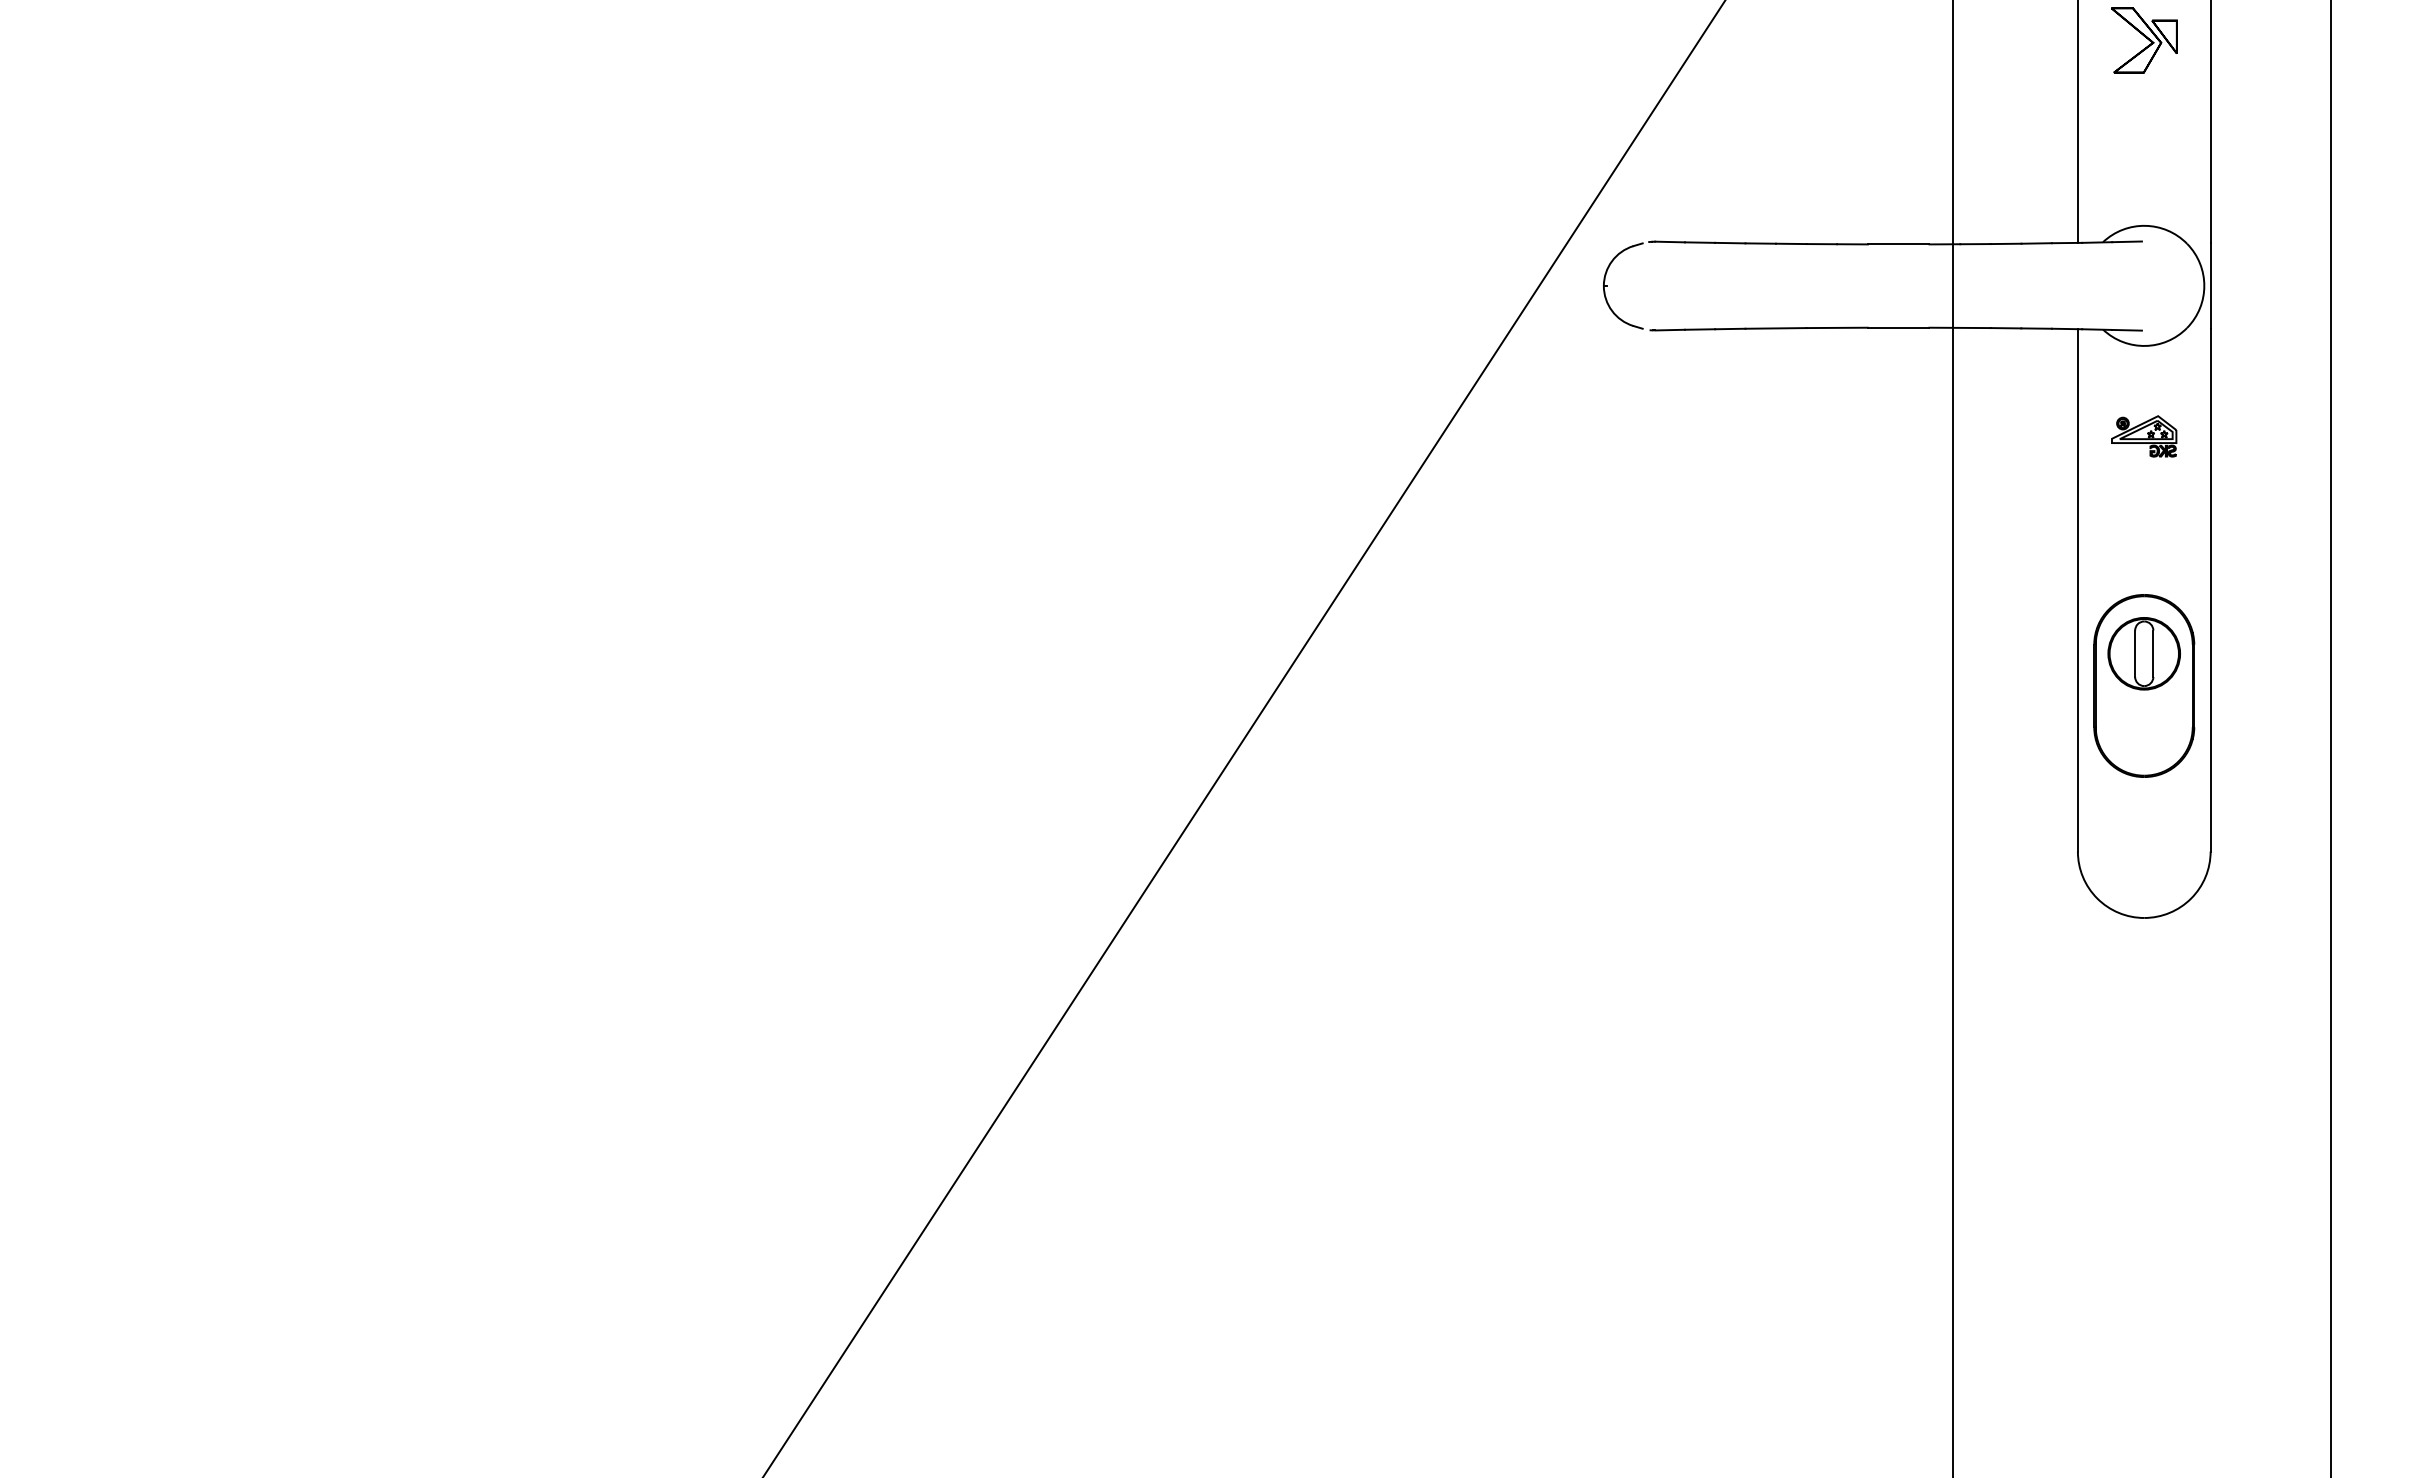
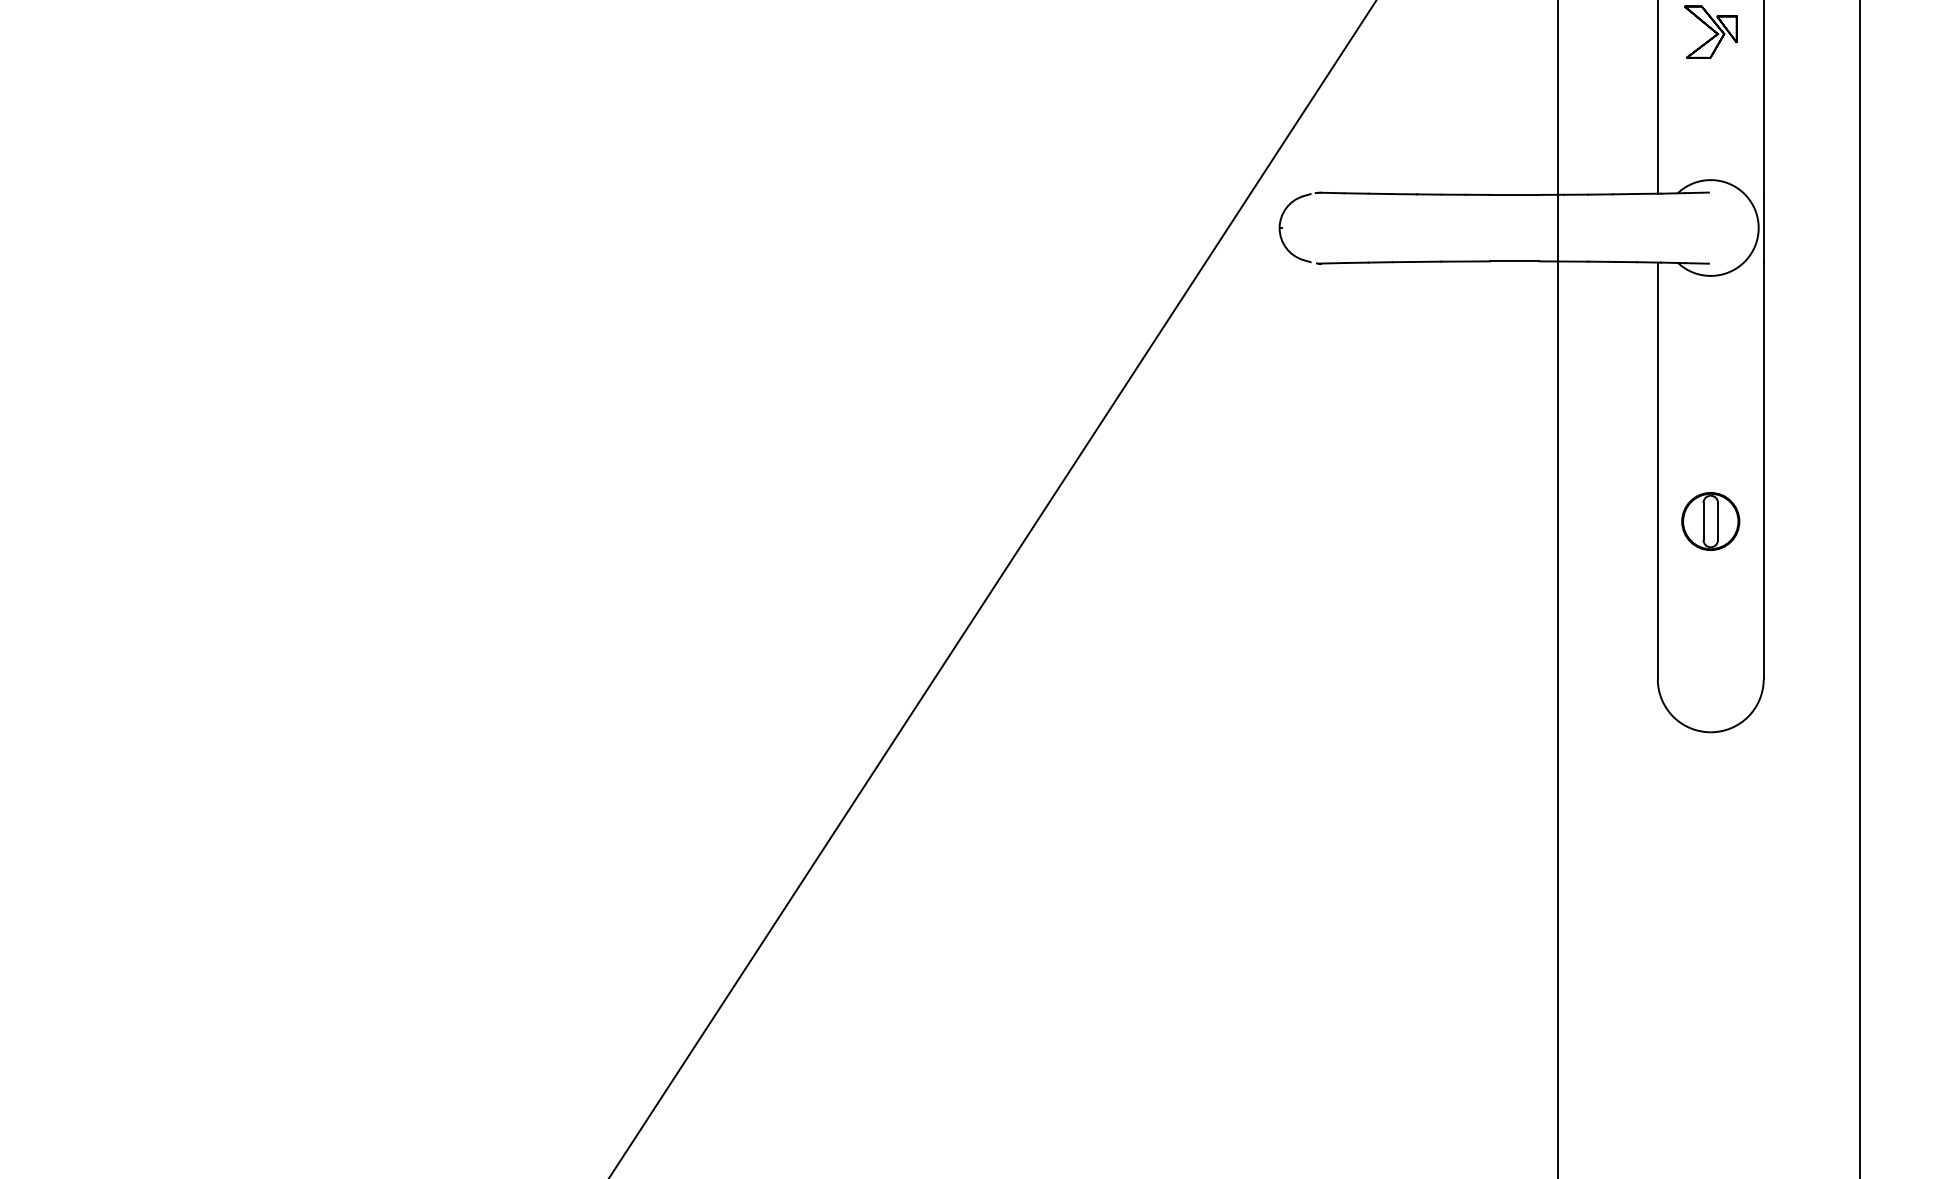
part: (2144, 436) -> (1710, 348), removed
part: (2144, 685) -> (1710, 546), removed

